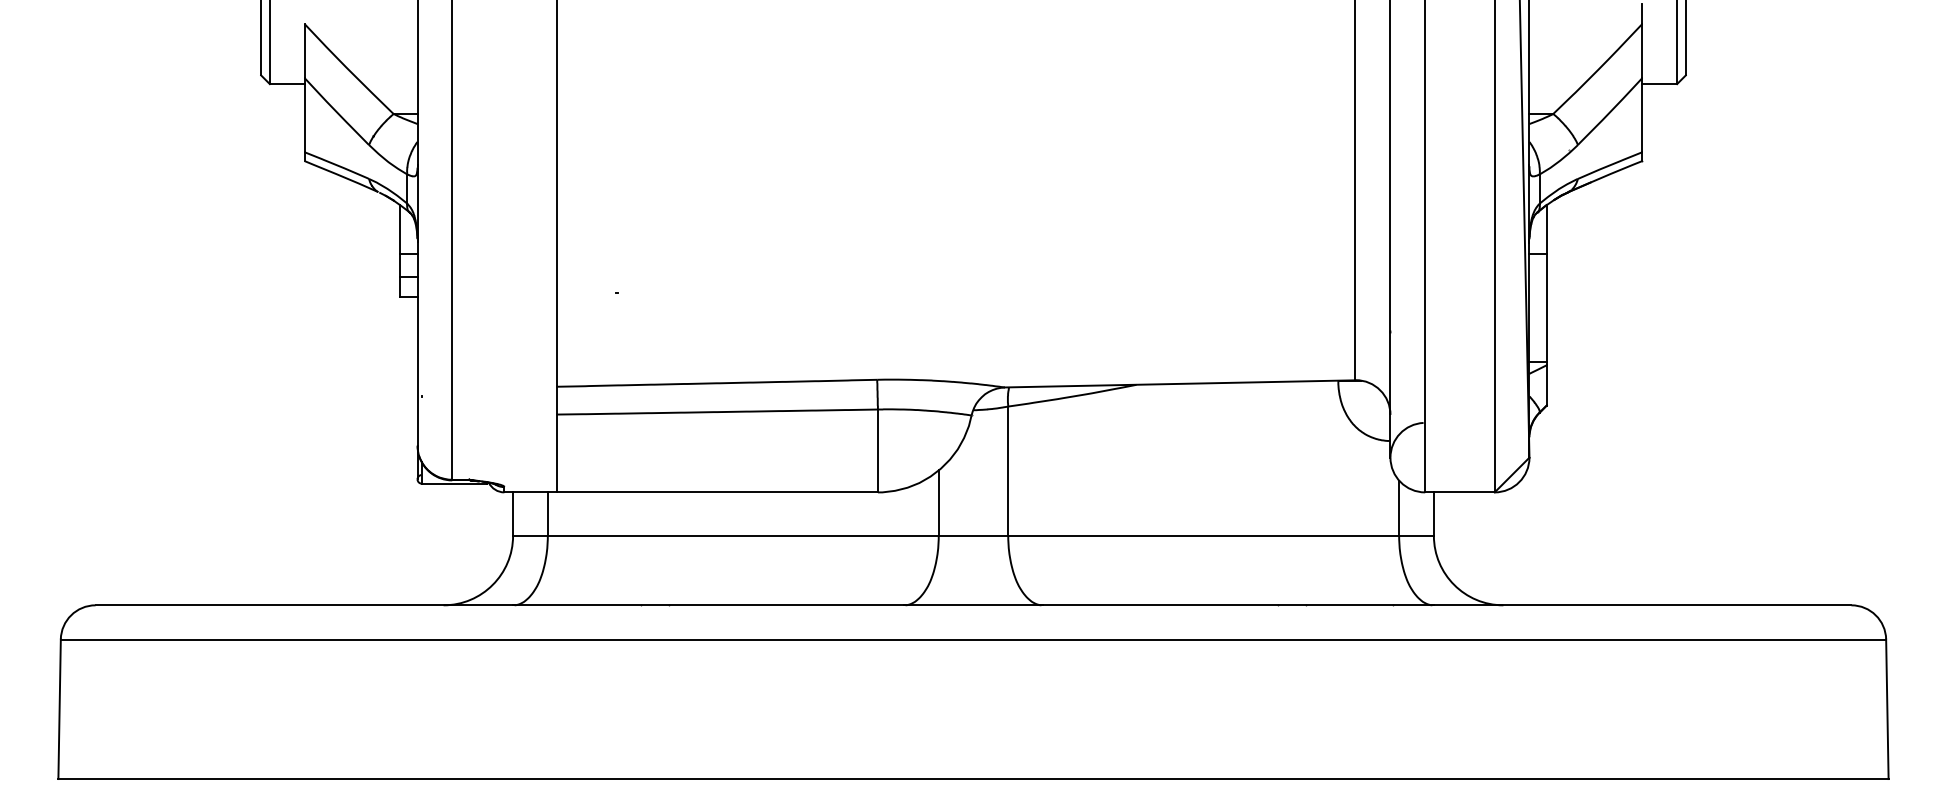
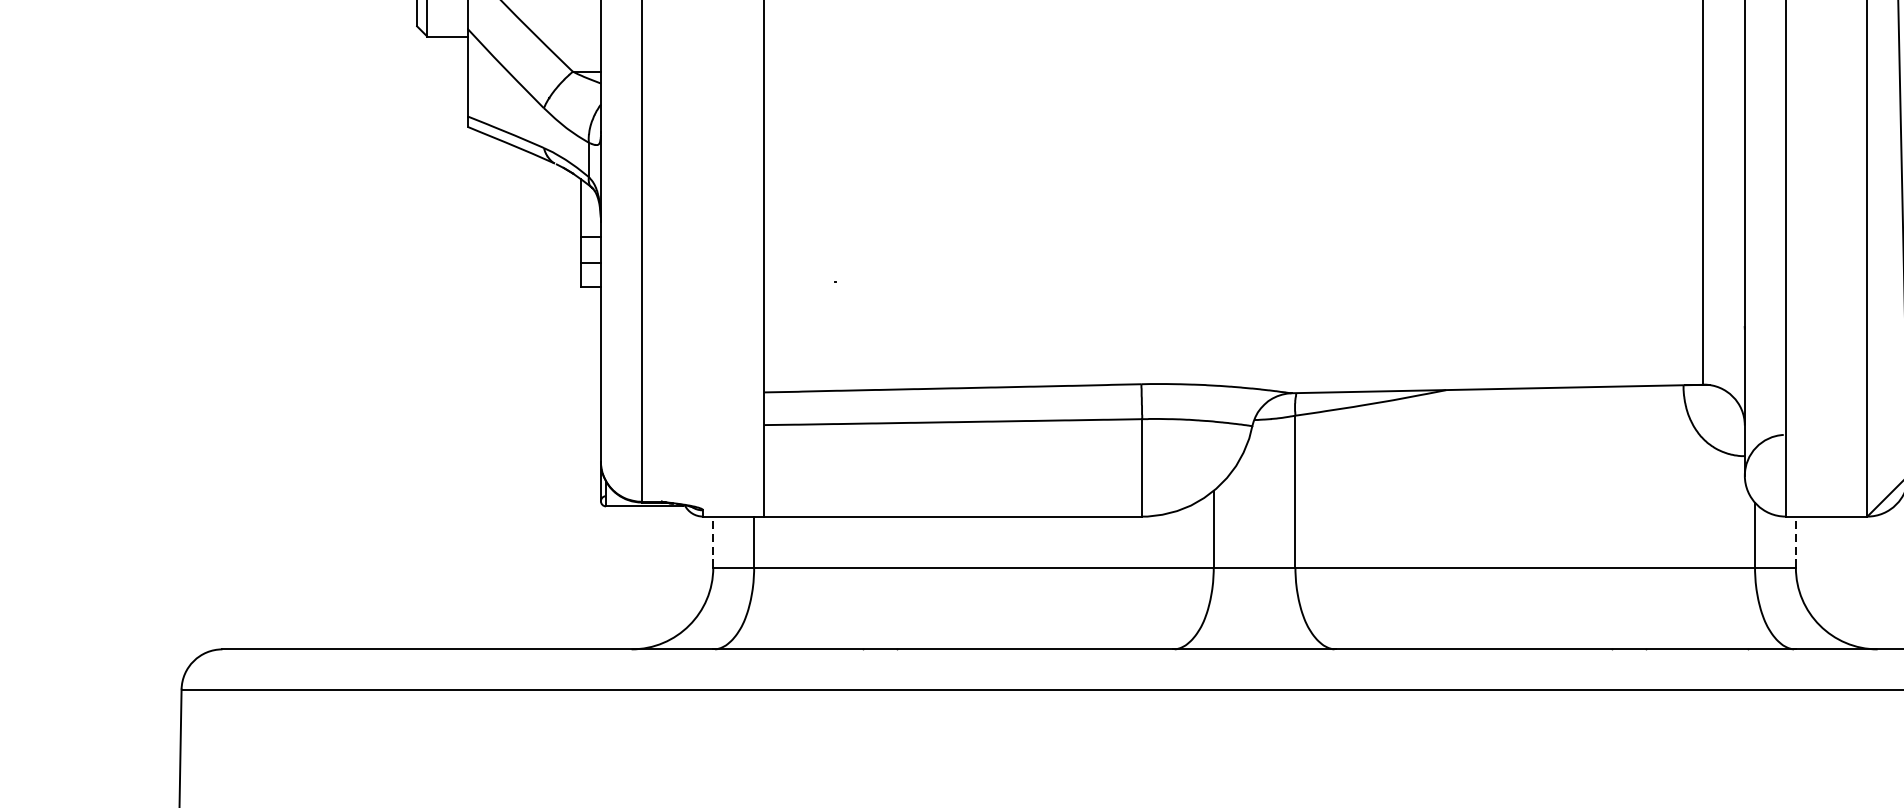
line: (513, 514) -> (713, 542), solid -> dashed
line: (1433, 514) -> (1795, 542), solid -> dashed

